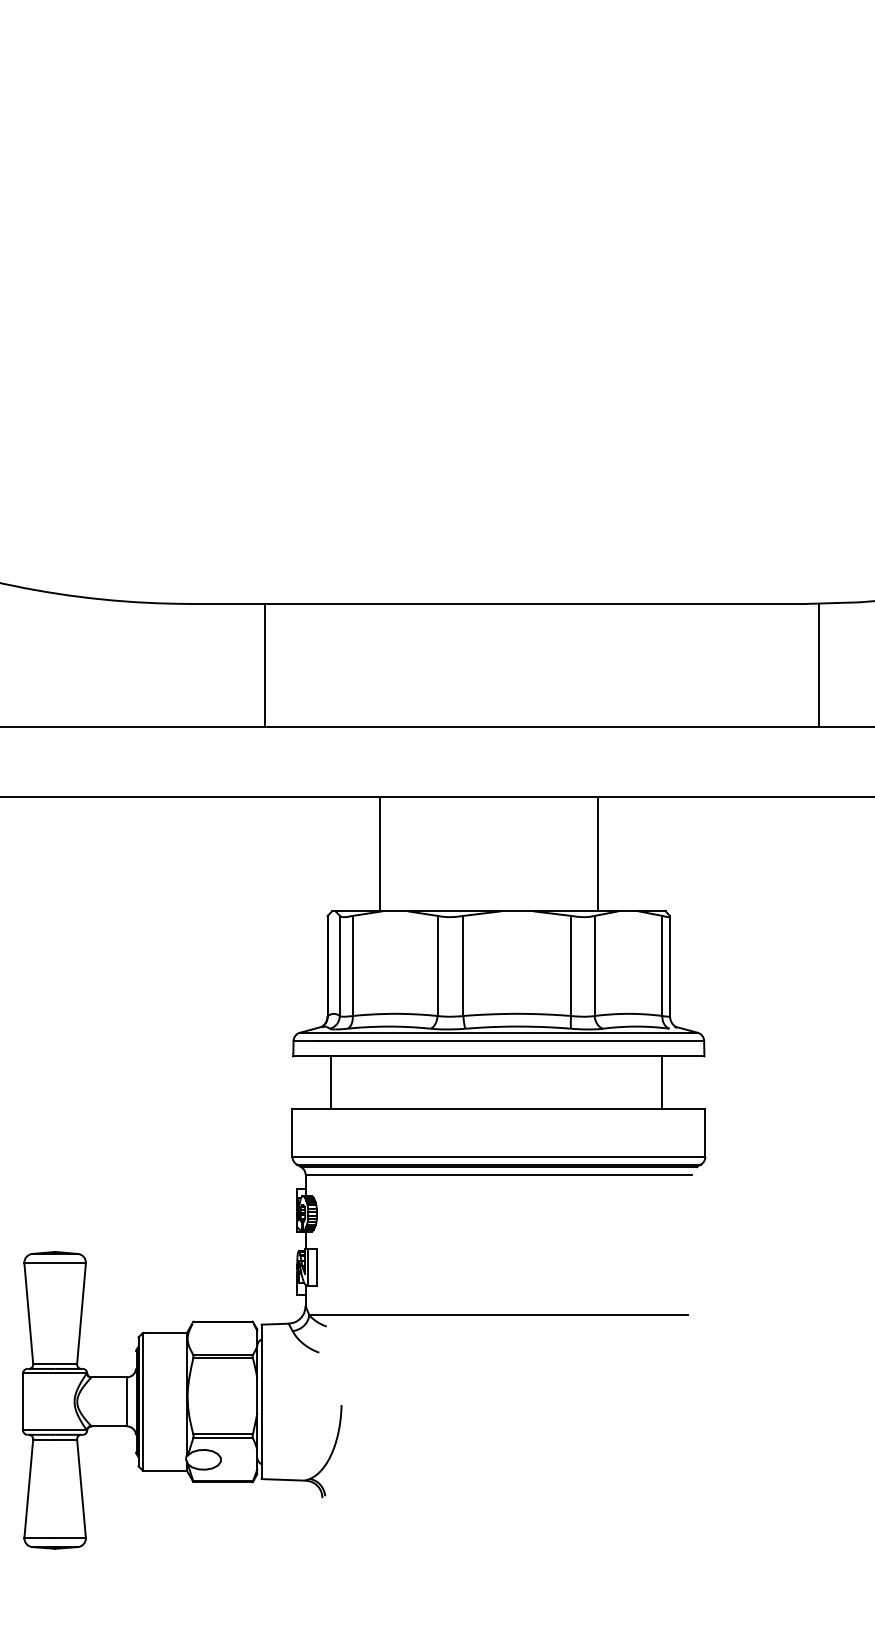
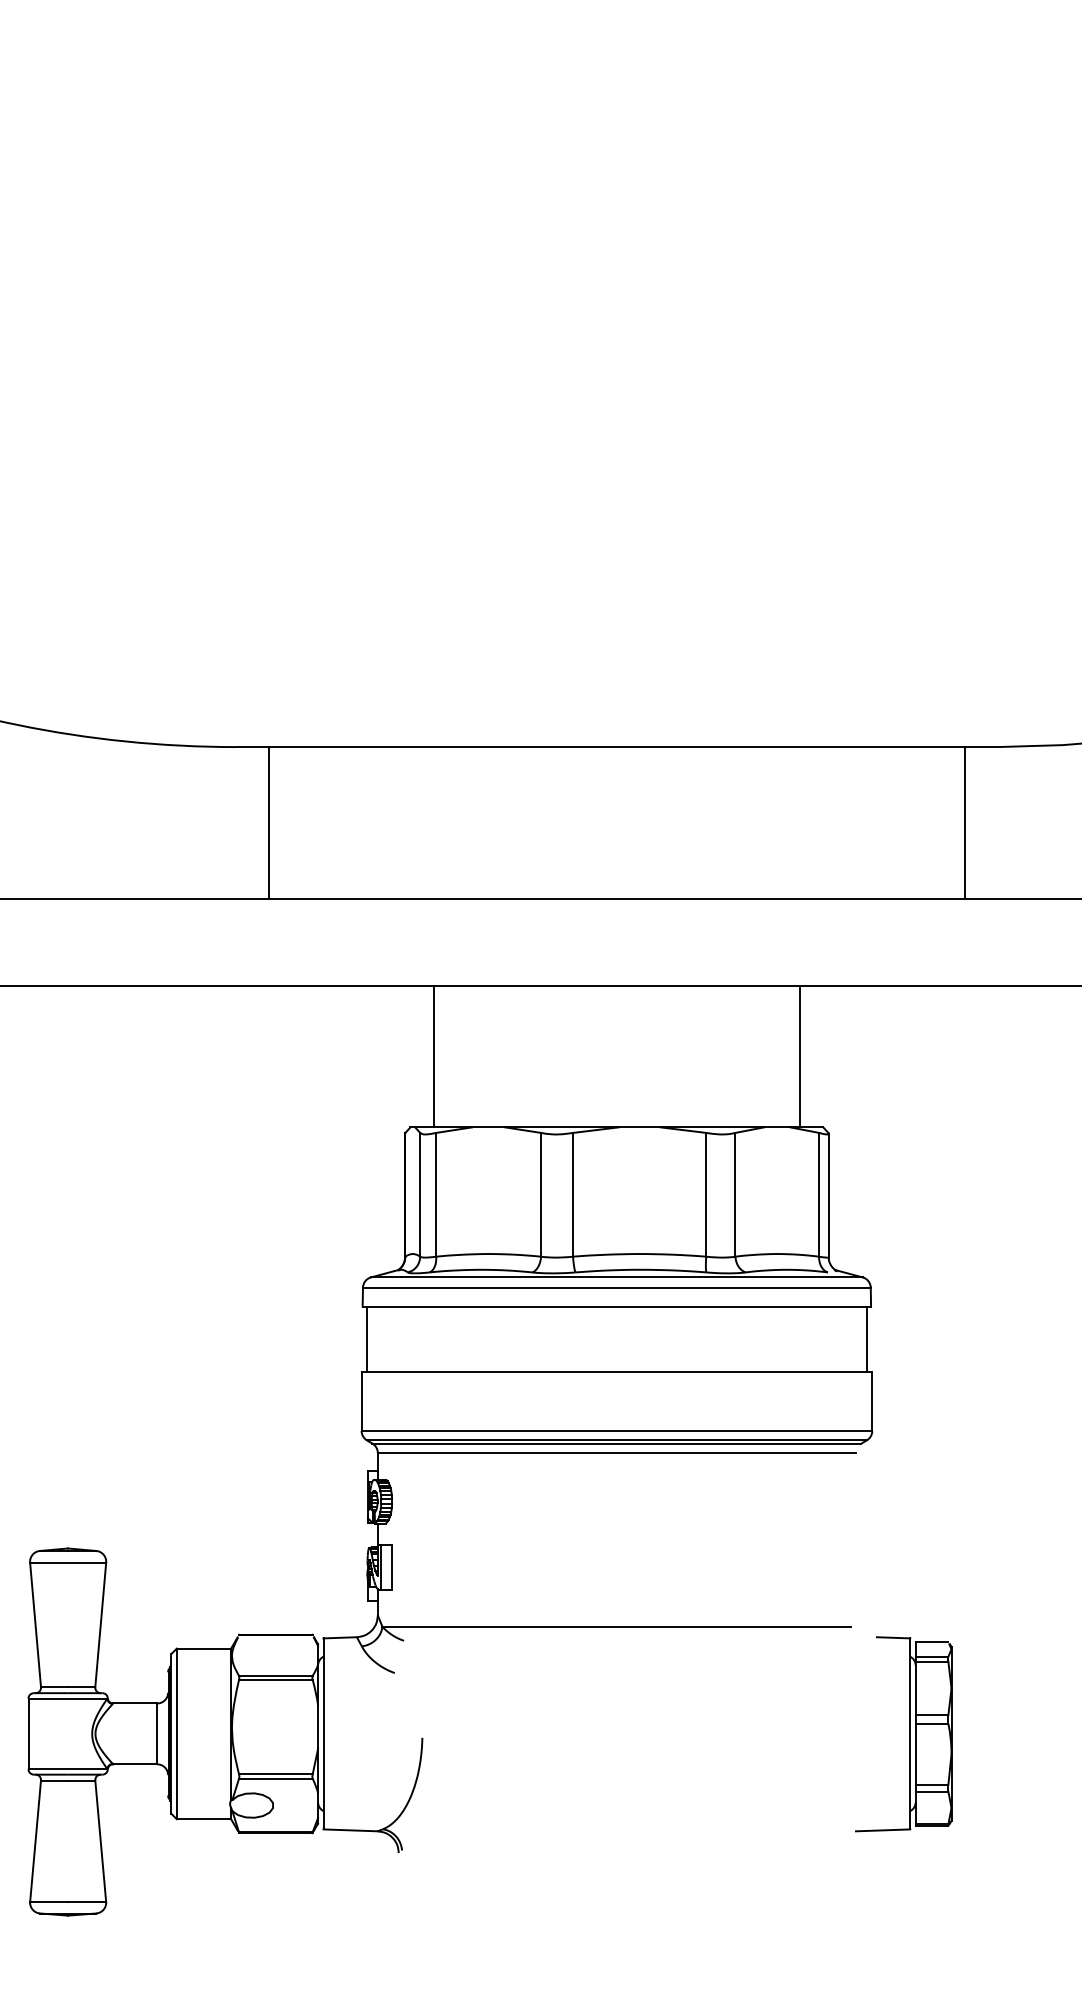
line: (264, 665) -> (269, 823), moved
line: (818, 665) -> (964, 823), moved
line: (379, 854) -> (433, 1056), moved
line: (598, 854) -> (800, 1056), moved
line: (331, 1082) -> (367, 1338), moved
line: (661, 1082) -> (866, 1338), moved
part: (730, 1402) -> (903, 1734), added

